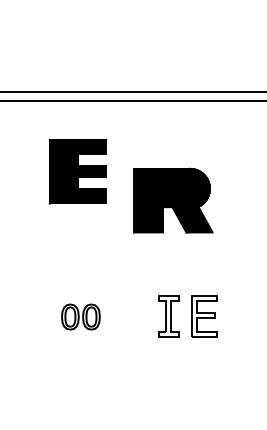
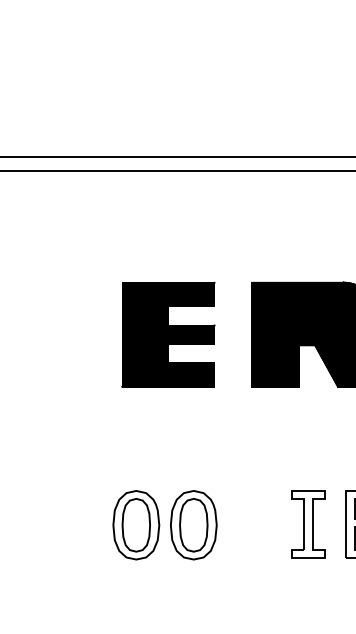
part: (77, 171) -> (167, 334), moved
part: (80, 316) -> (164, 524), size x1.67

